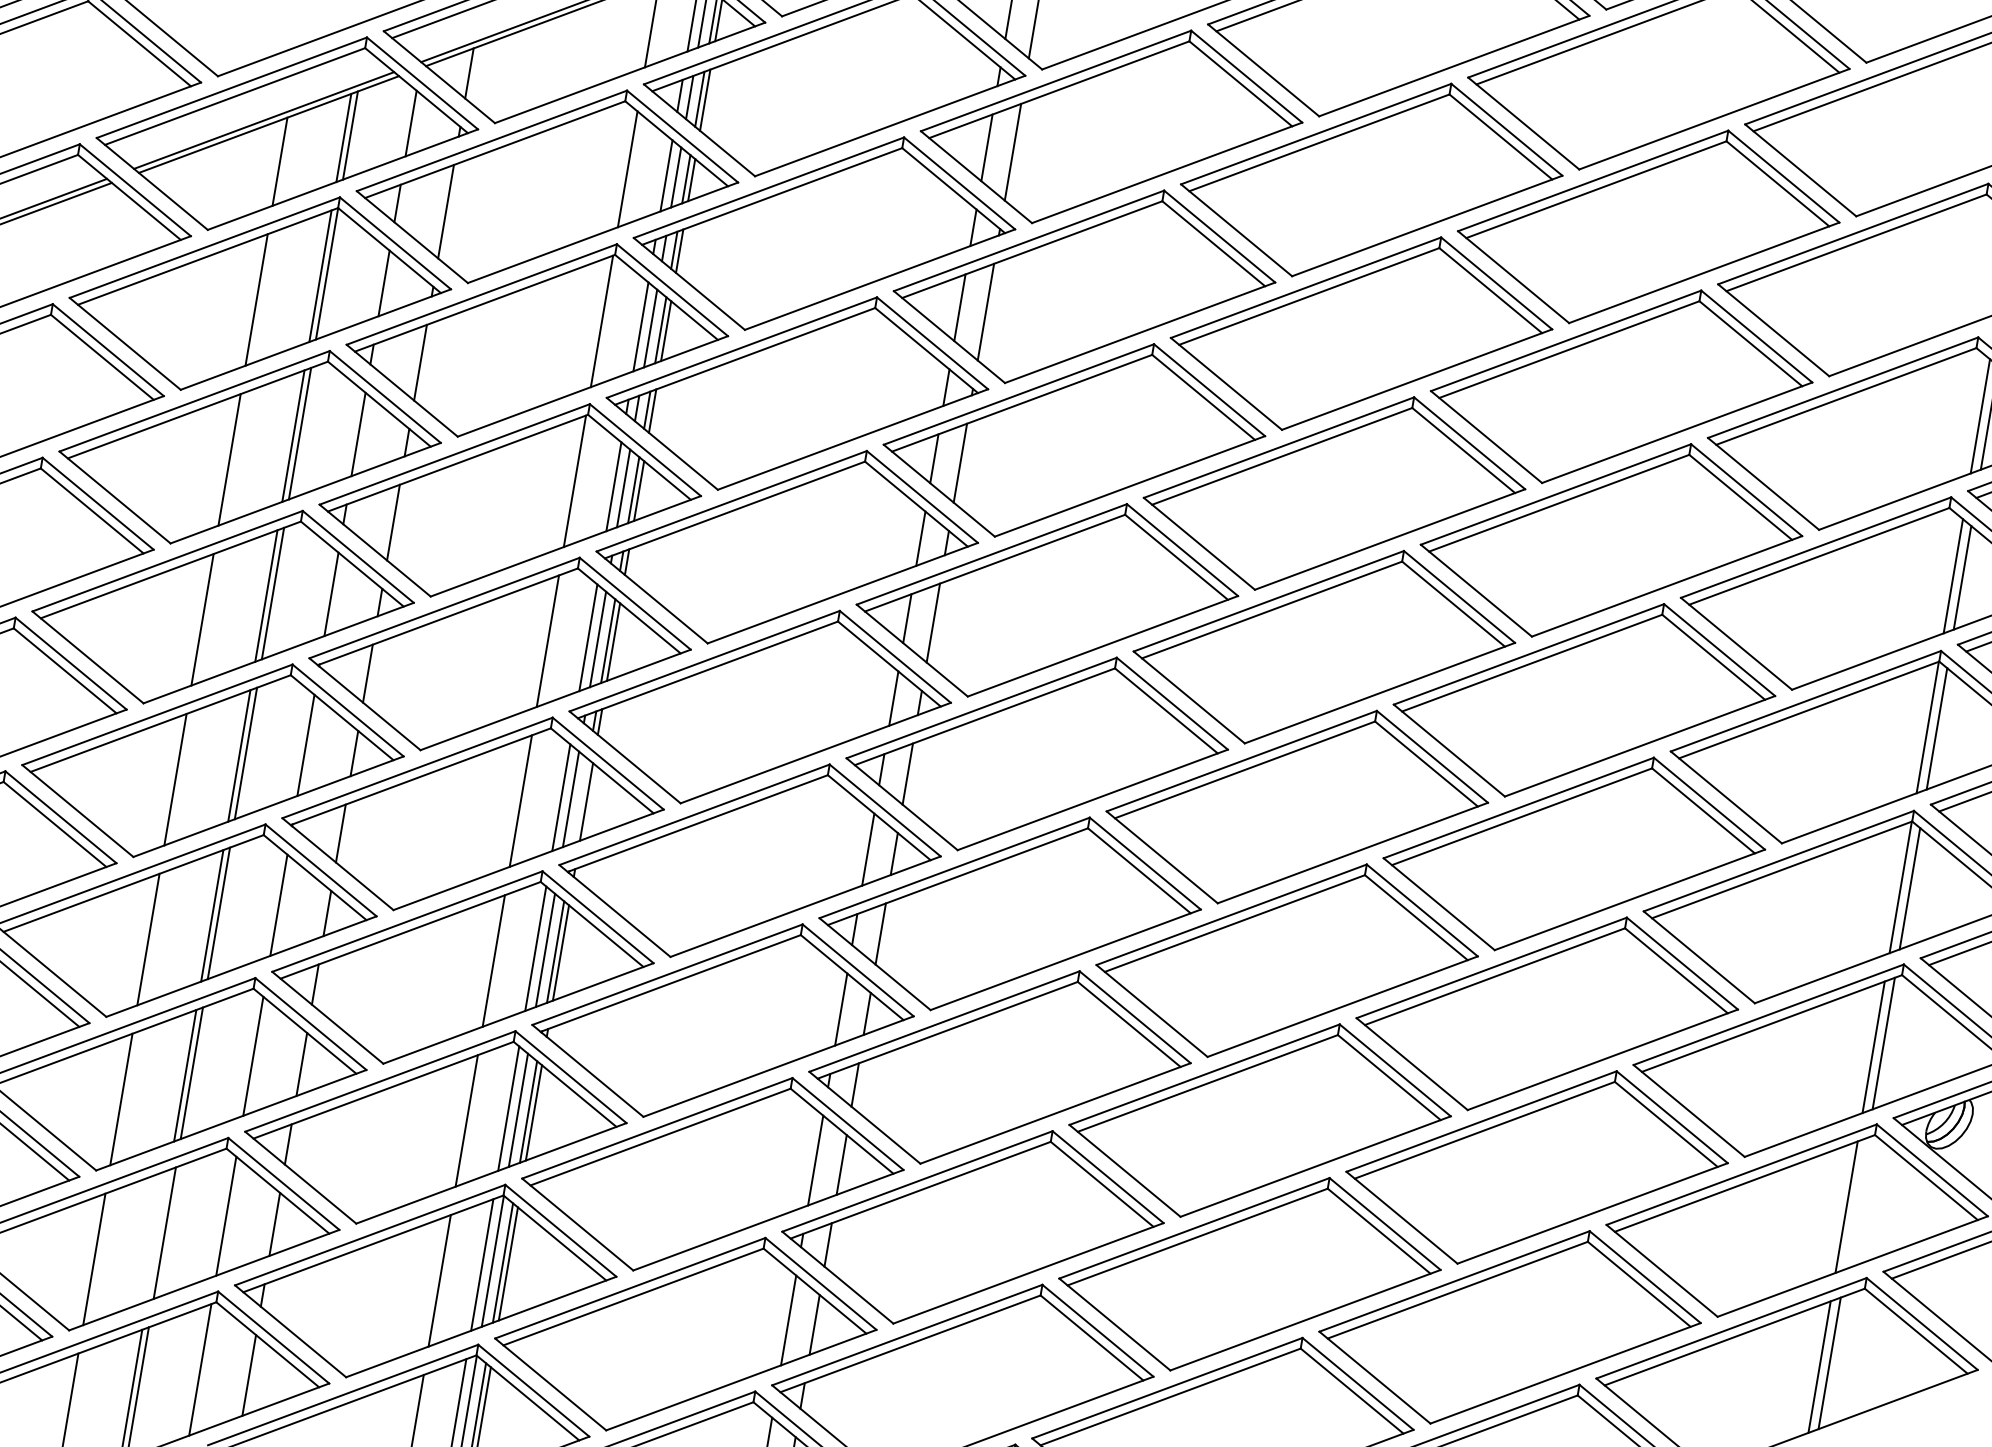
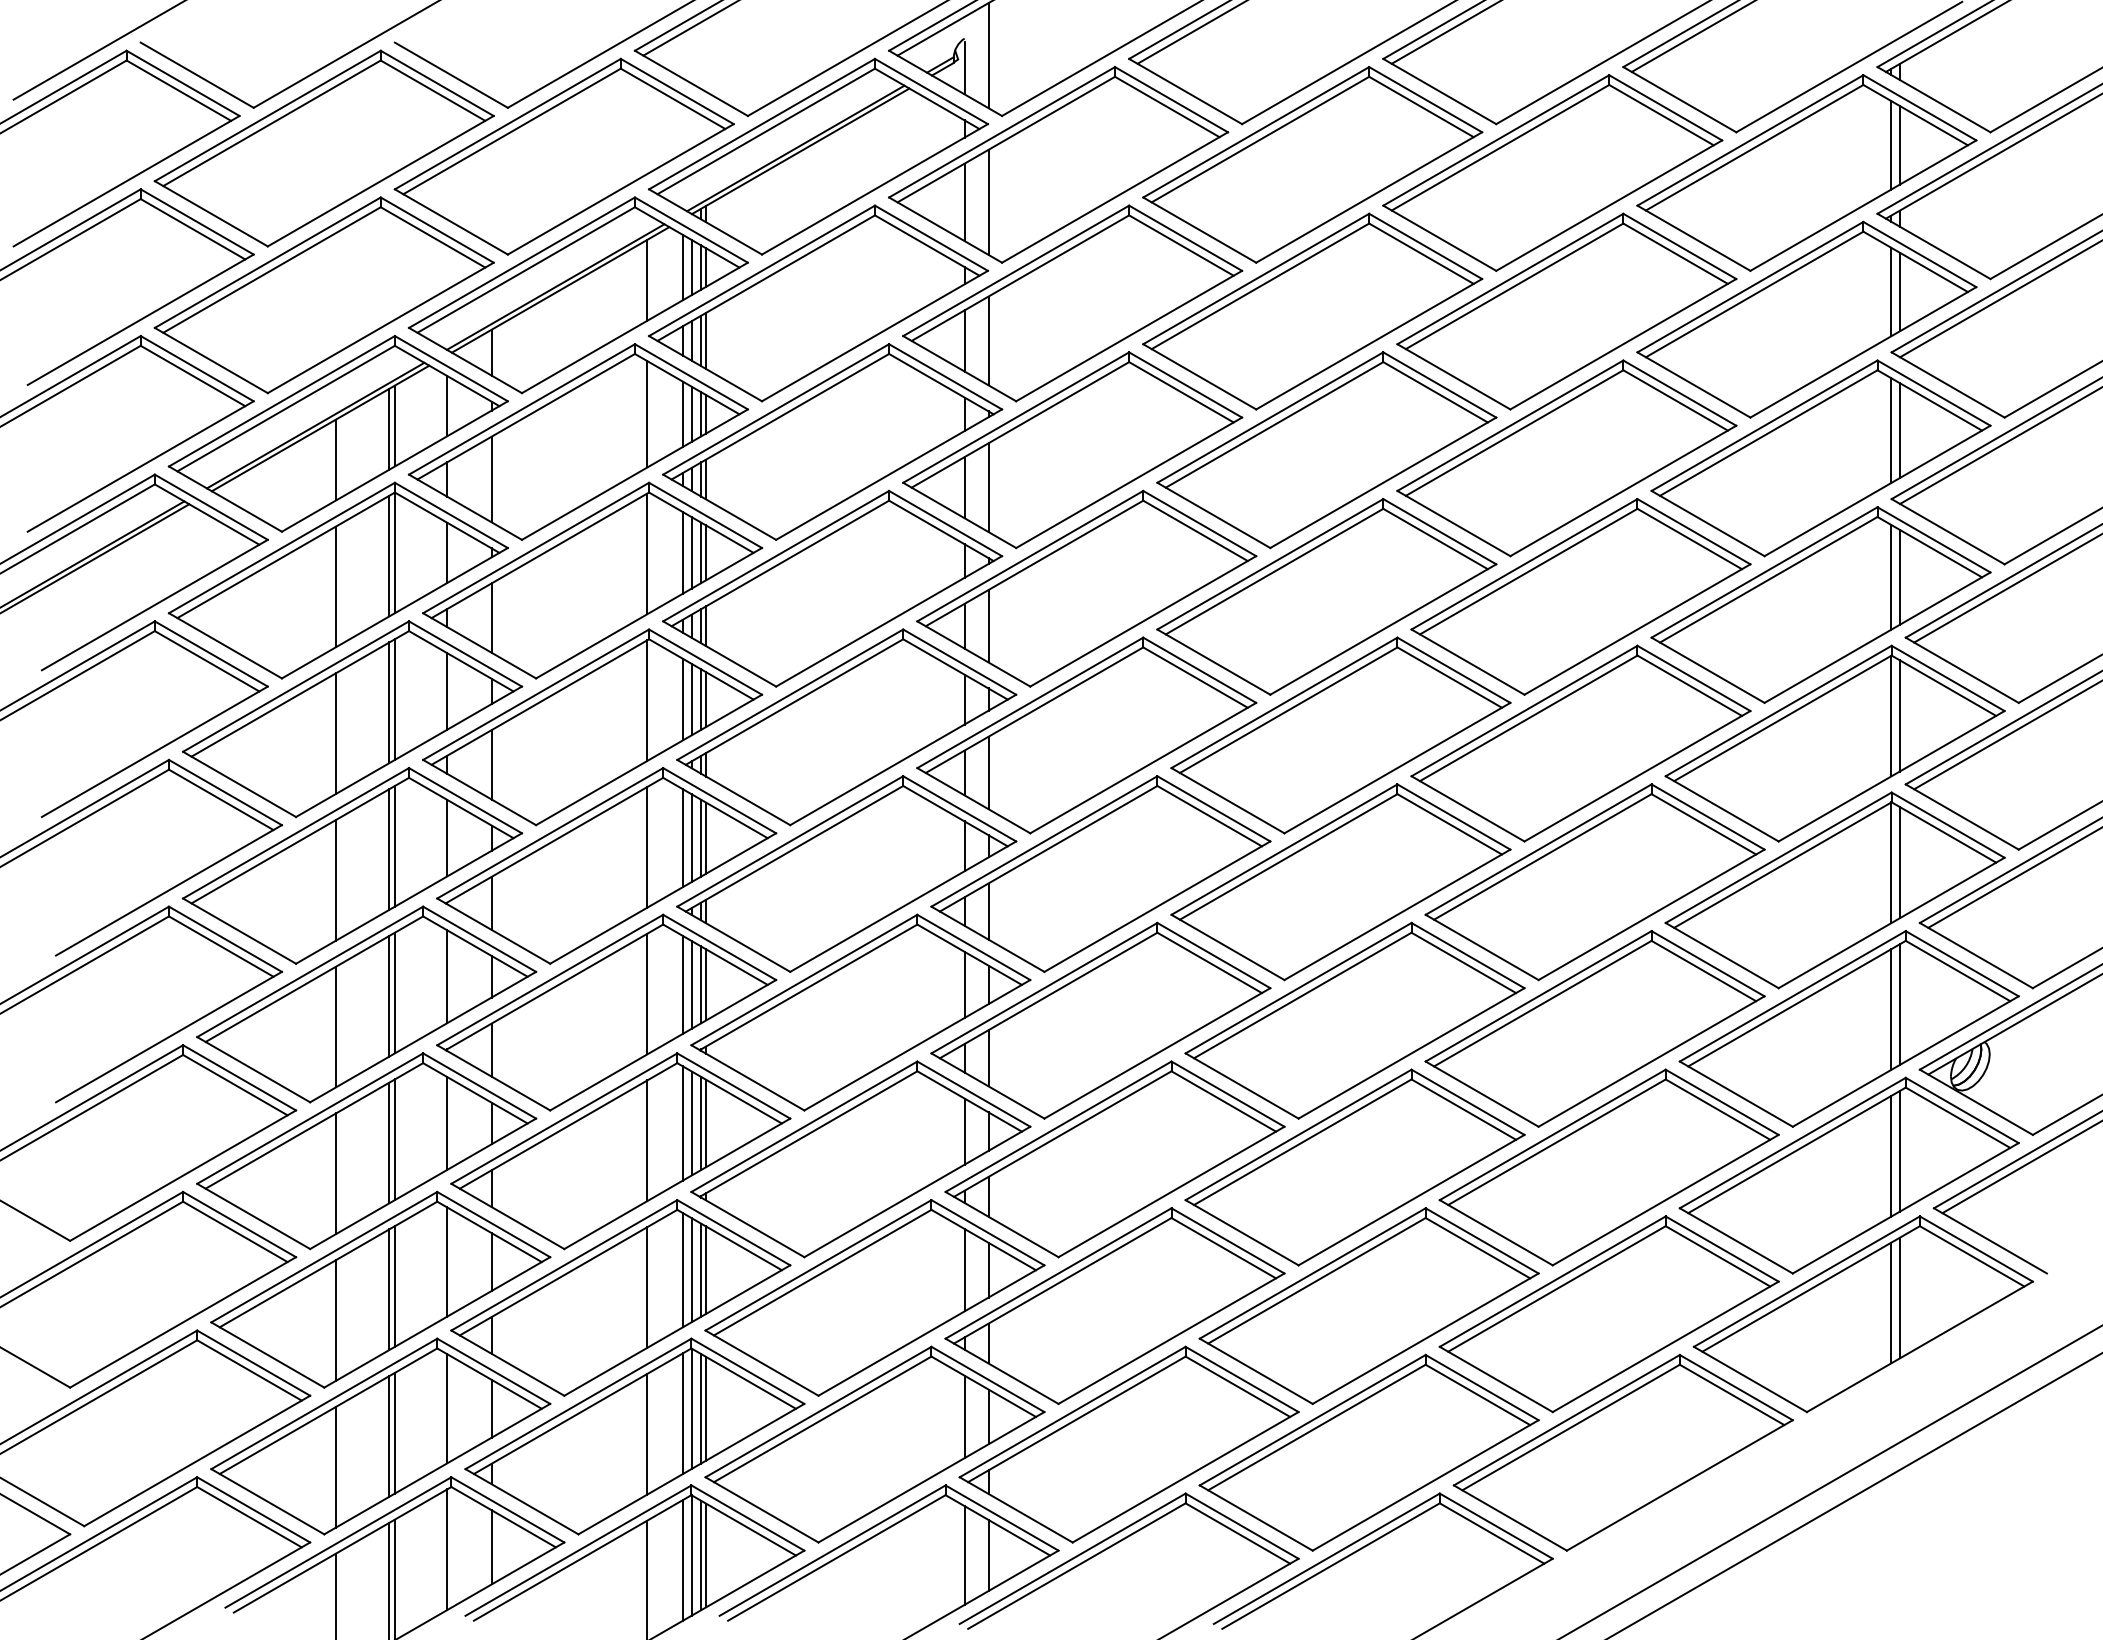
line: (581, 800) -> (701, 984), added
line: (1856, 1203) -> (1899, 1151), added
line: (158, 1235) -> (389, 1436), added

